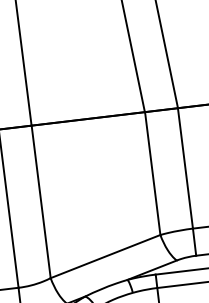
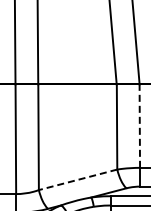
line: (185, 168) -> (139, 126), solid -> dashed
line: (106, 256) -> (78, 179), solid -> dashed

